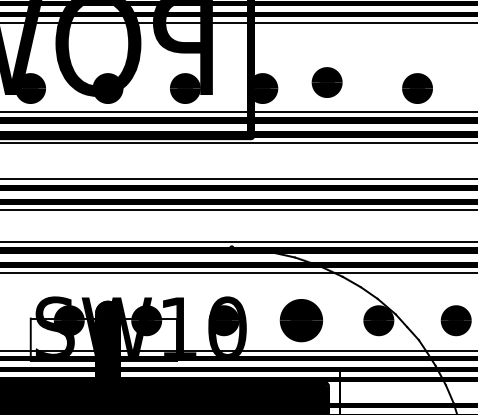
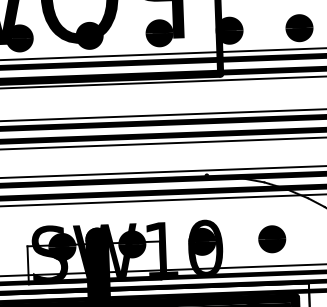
part: (326, 82) -> (298, 28), moved
part: (301, 320) -> (272, 239), size x0.71

